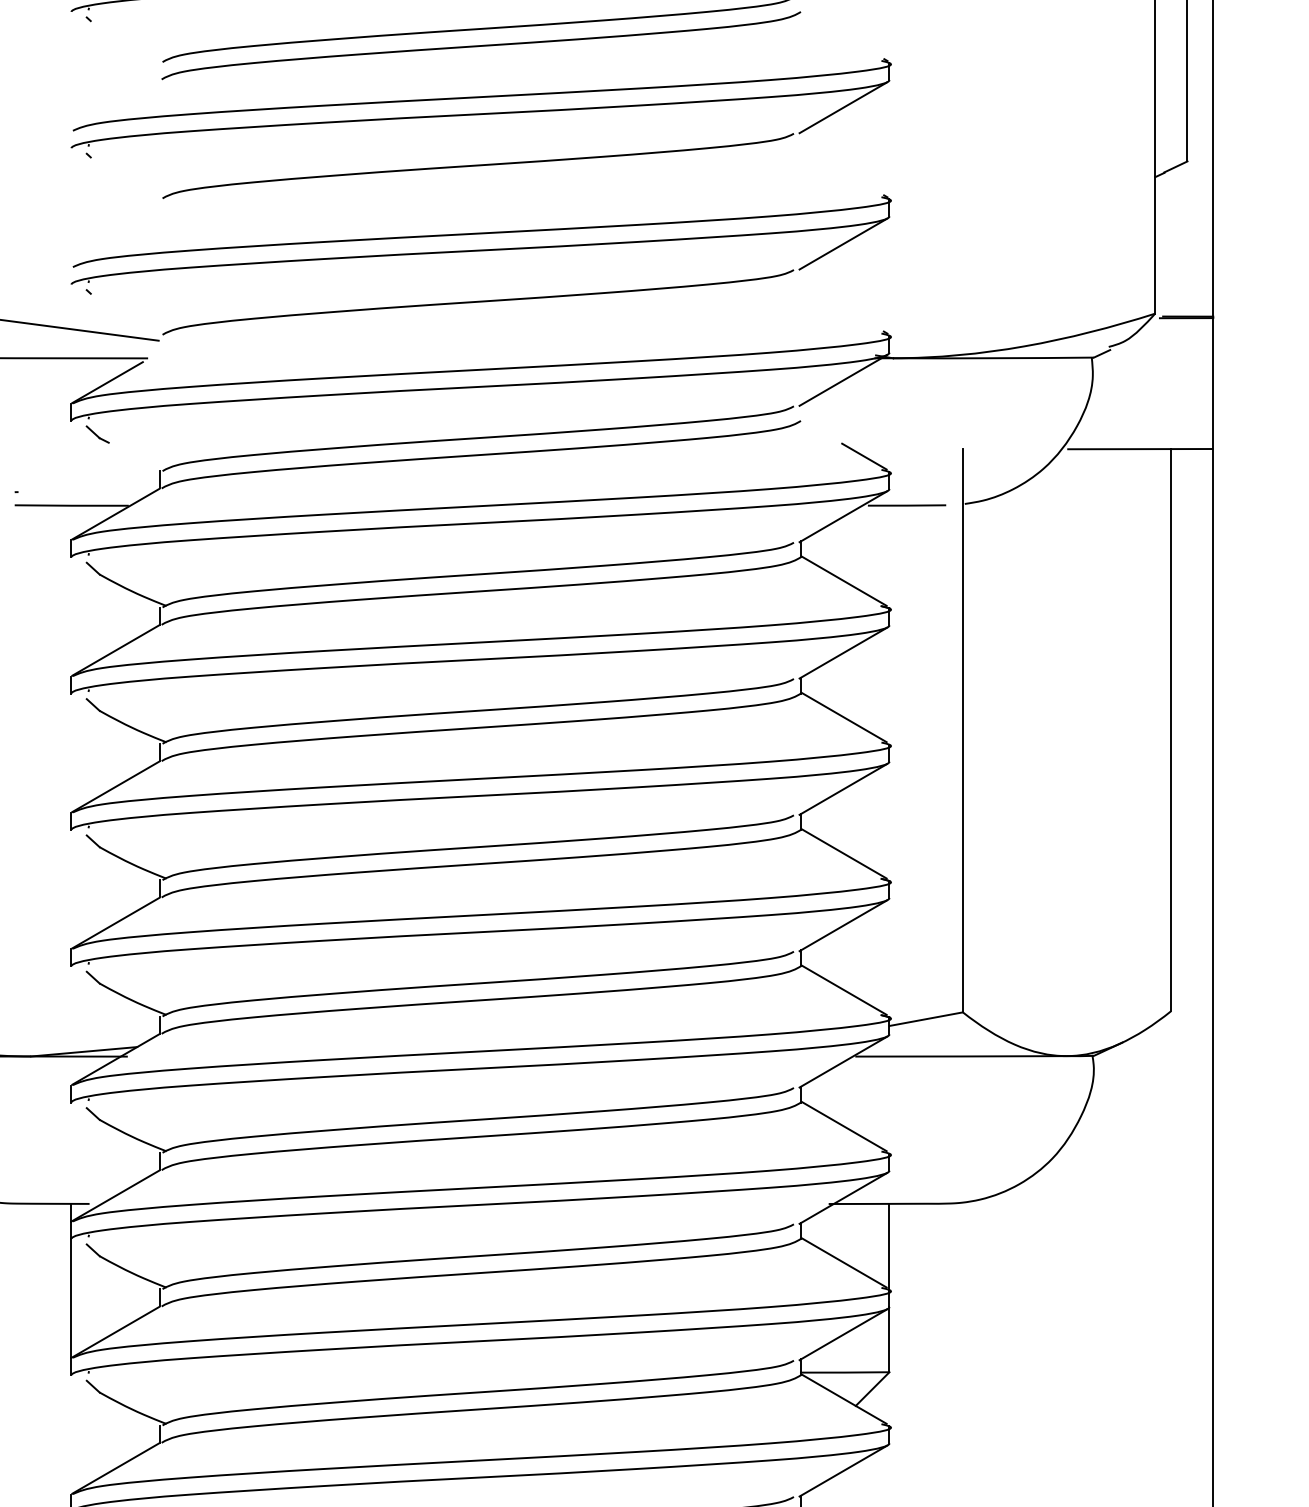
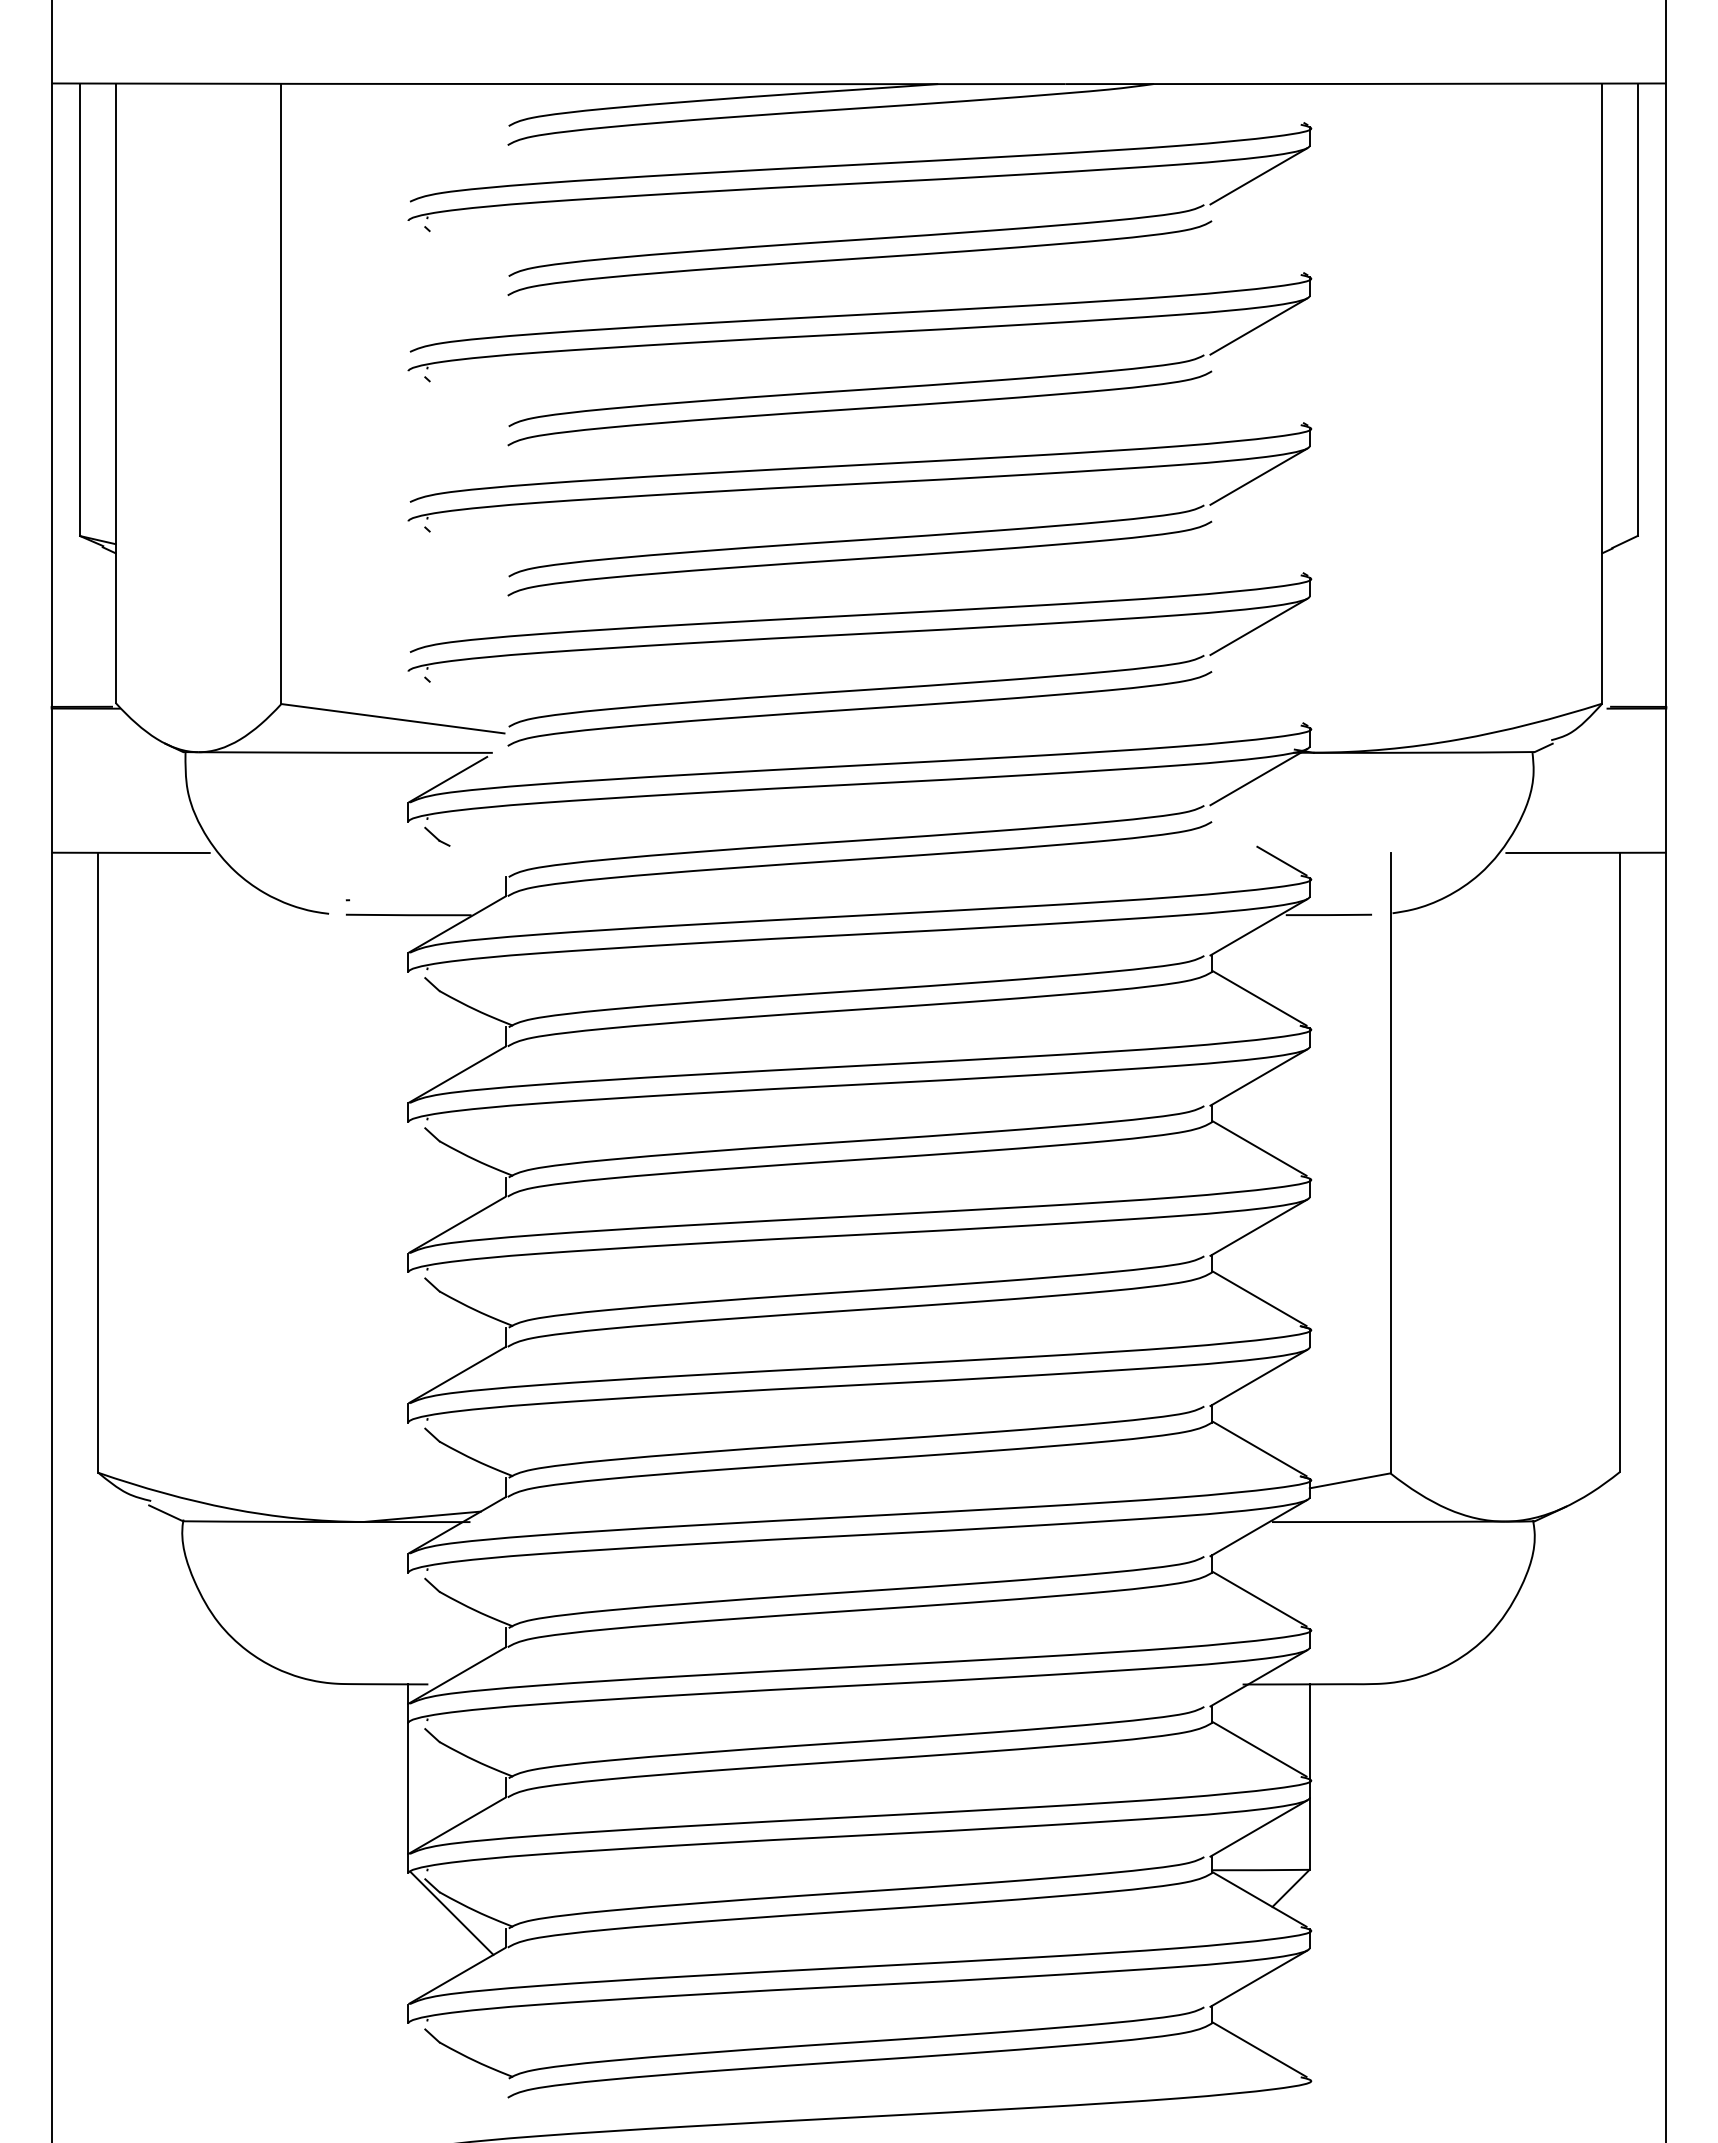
curve: (480, 181) -> (859, 558), added
curve: (480, 318) -> (859, 708), added
line: (111, 1411) -> (452, 1913), added

